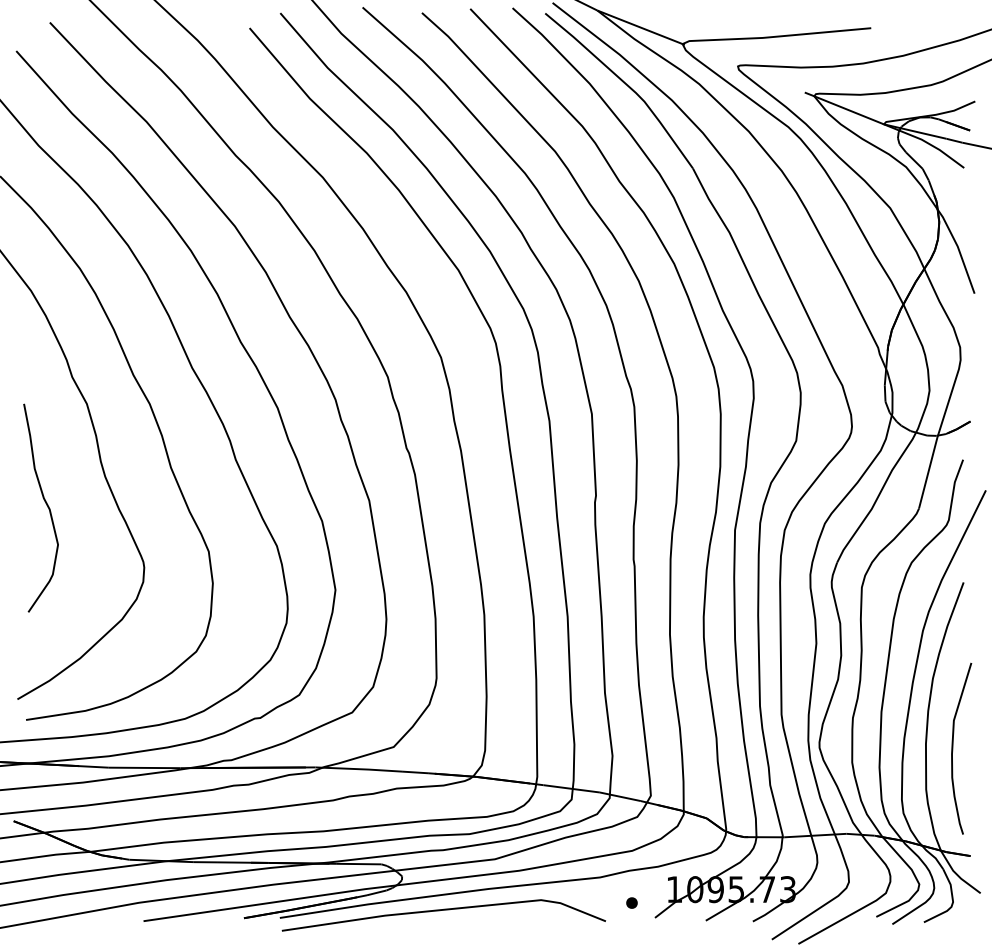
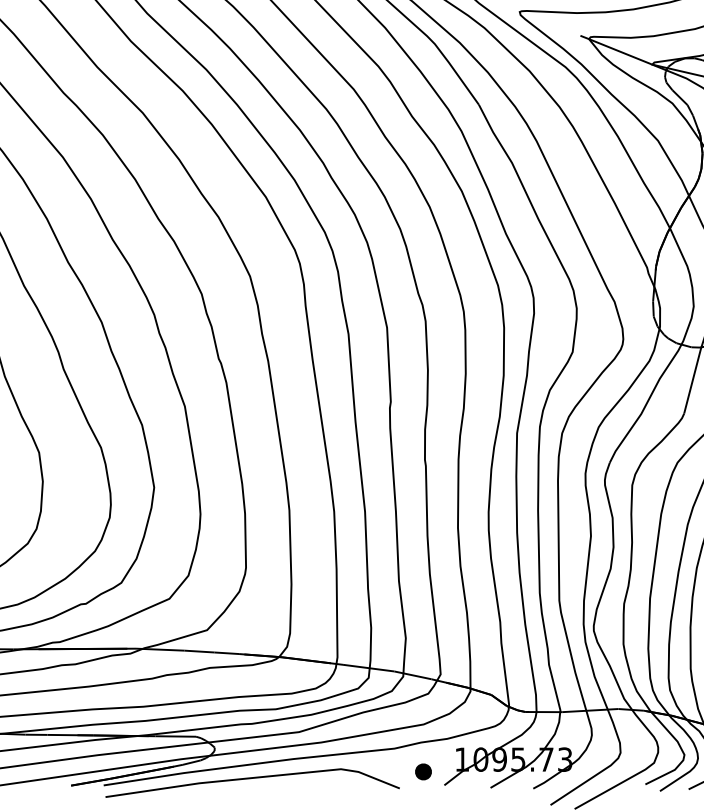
part: (631, 902) -> (423, 771), size x1.6

